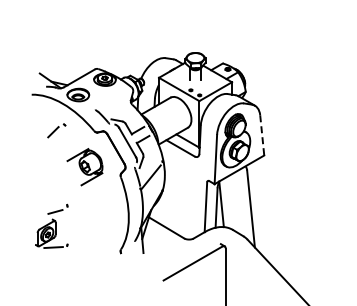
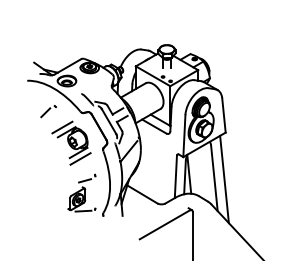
line: (262, 135) -> (224, 115), dashed -> solid
line: (72, 149) -> (62, 127), added
line: (93, 186) -> (79, 159), added
line: (262, 210) -> (224, 179), added
part: (51, 225) -> (81, 192), moved

